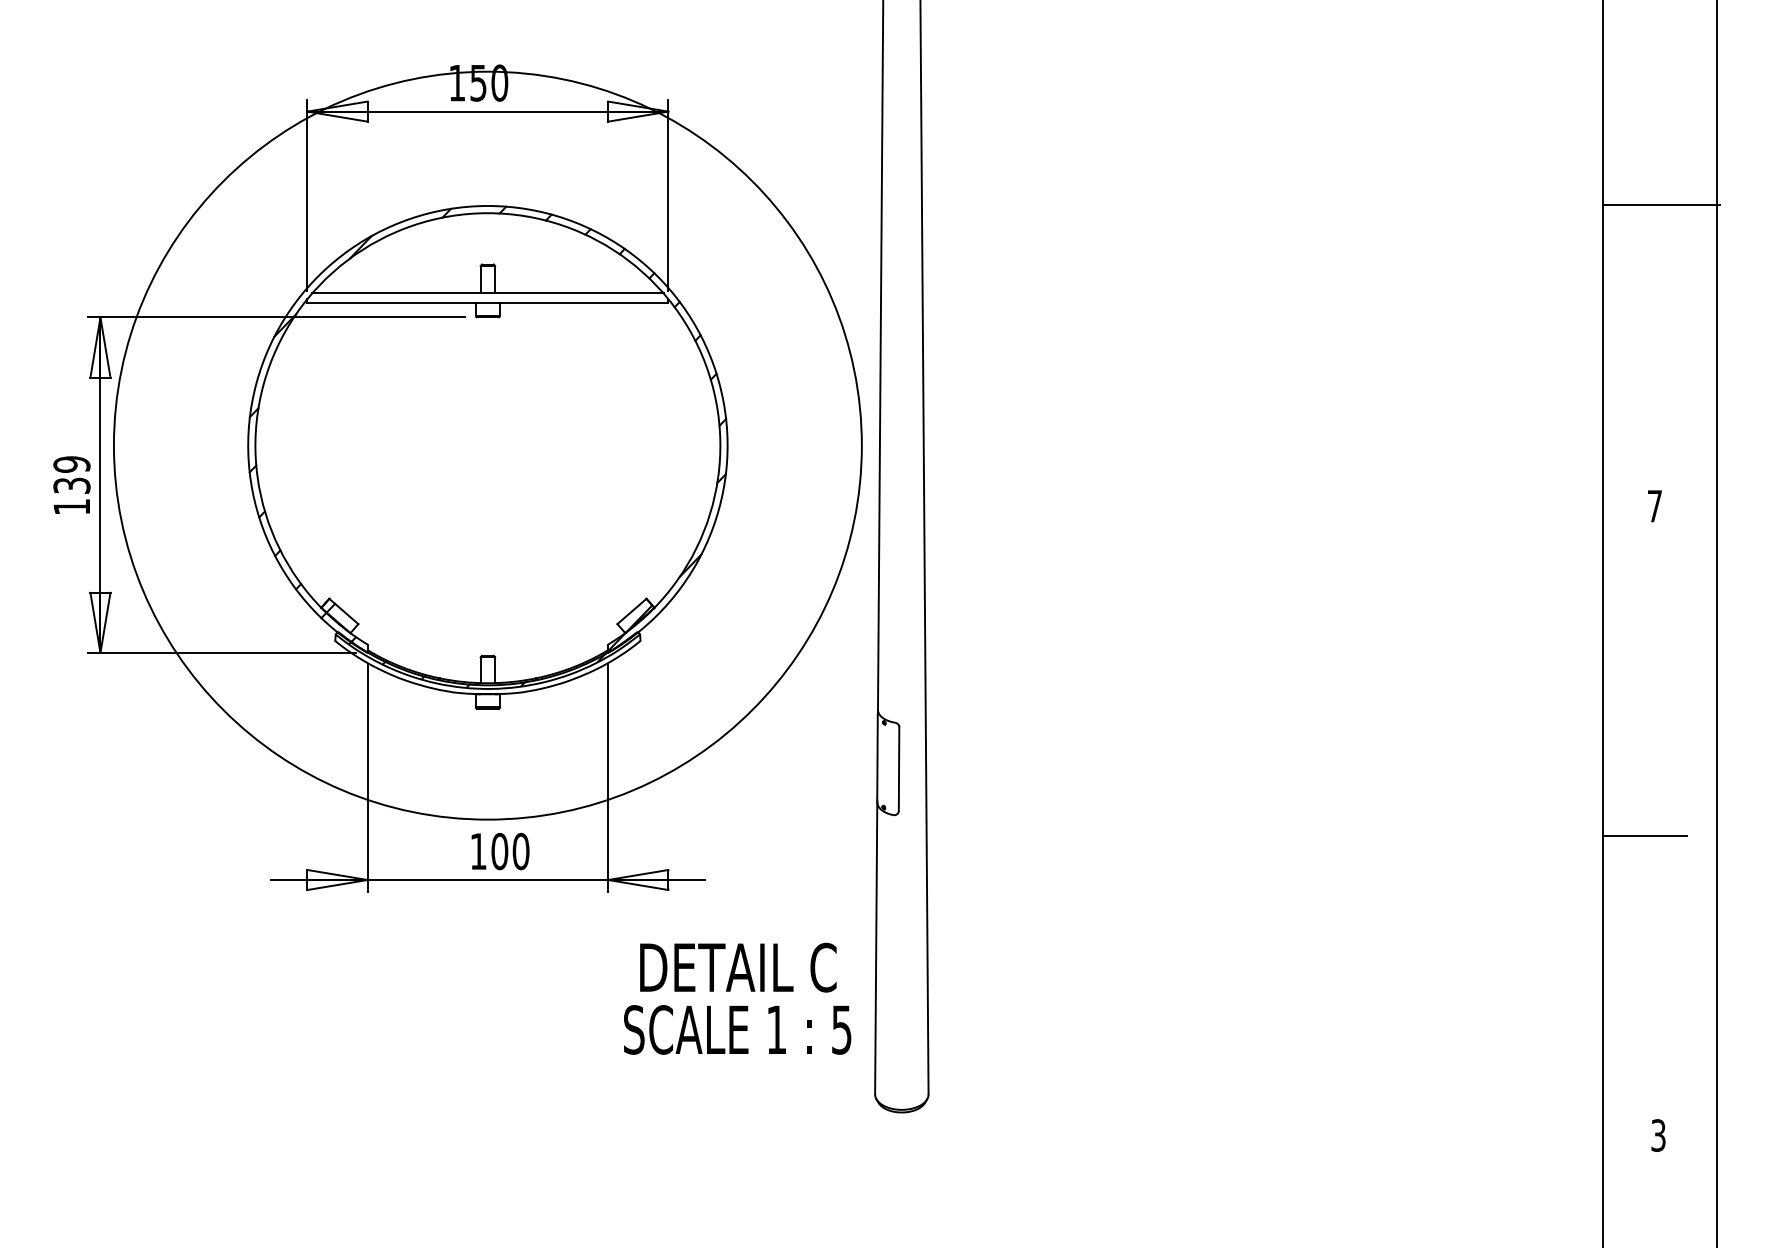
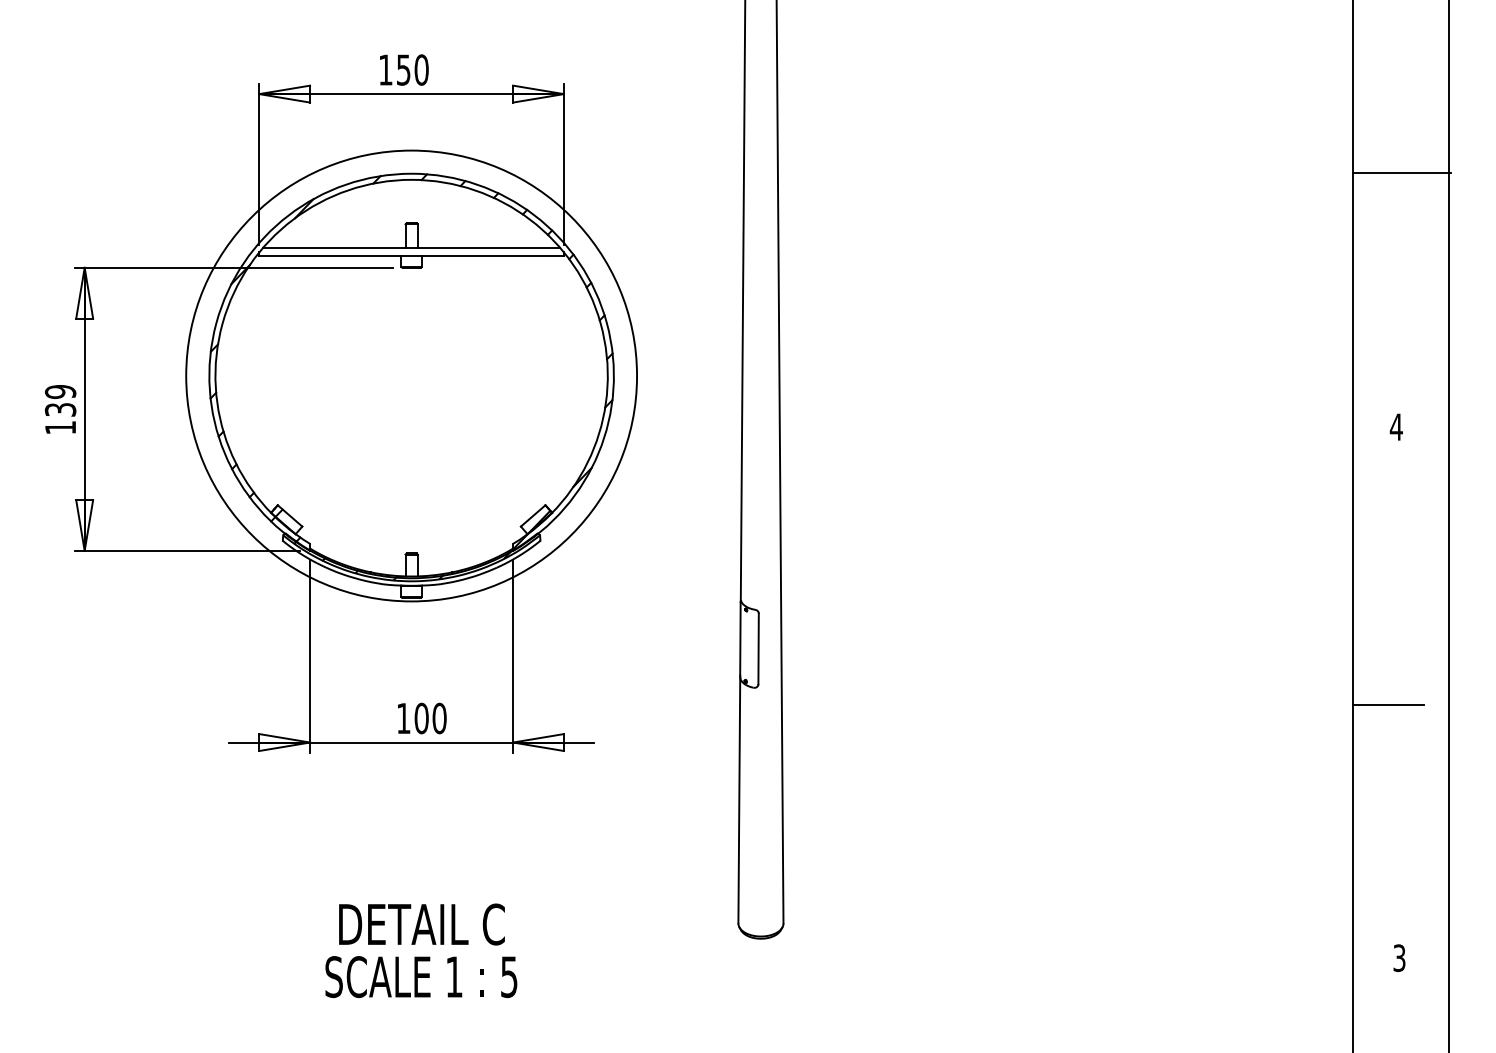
circle: (487, 445) -> (411, 375), size x0.71
text: (1653, 505) -> (1395, 426), 7 -> 4
text: (737, 998) -> (421, 950), moved

